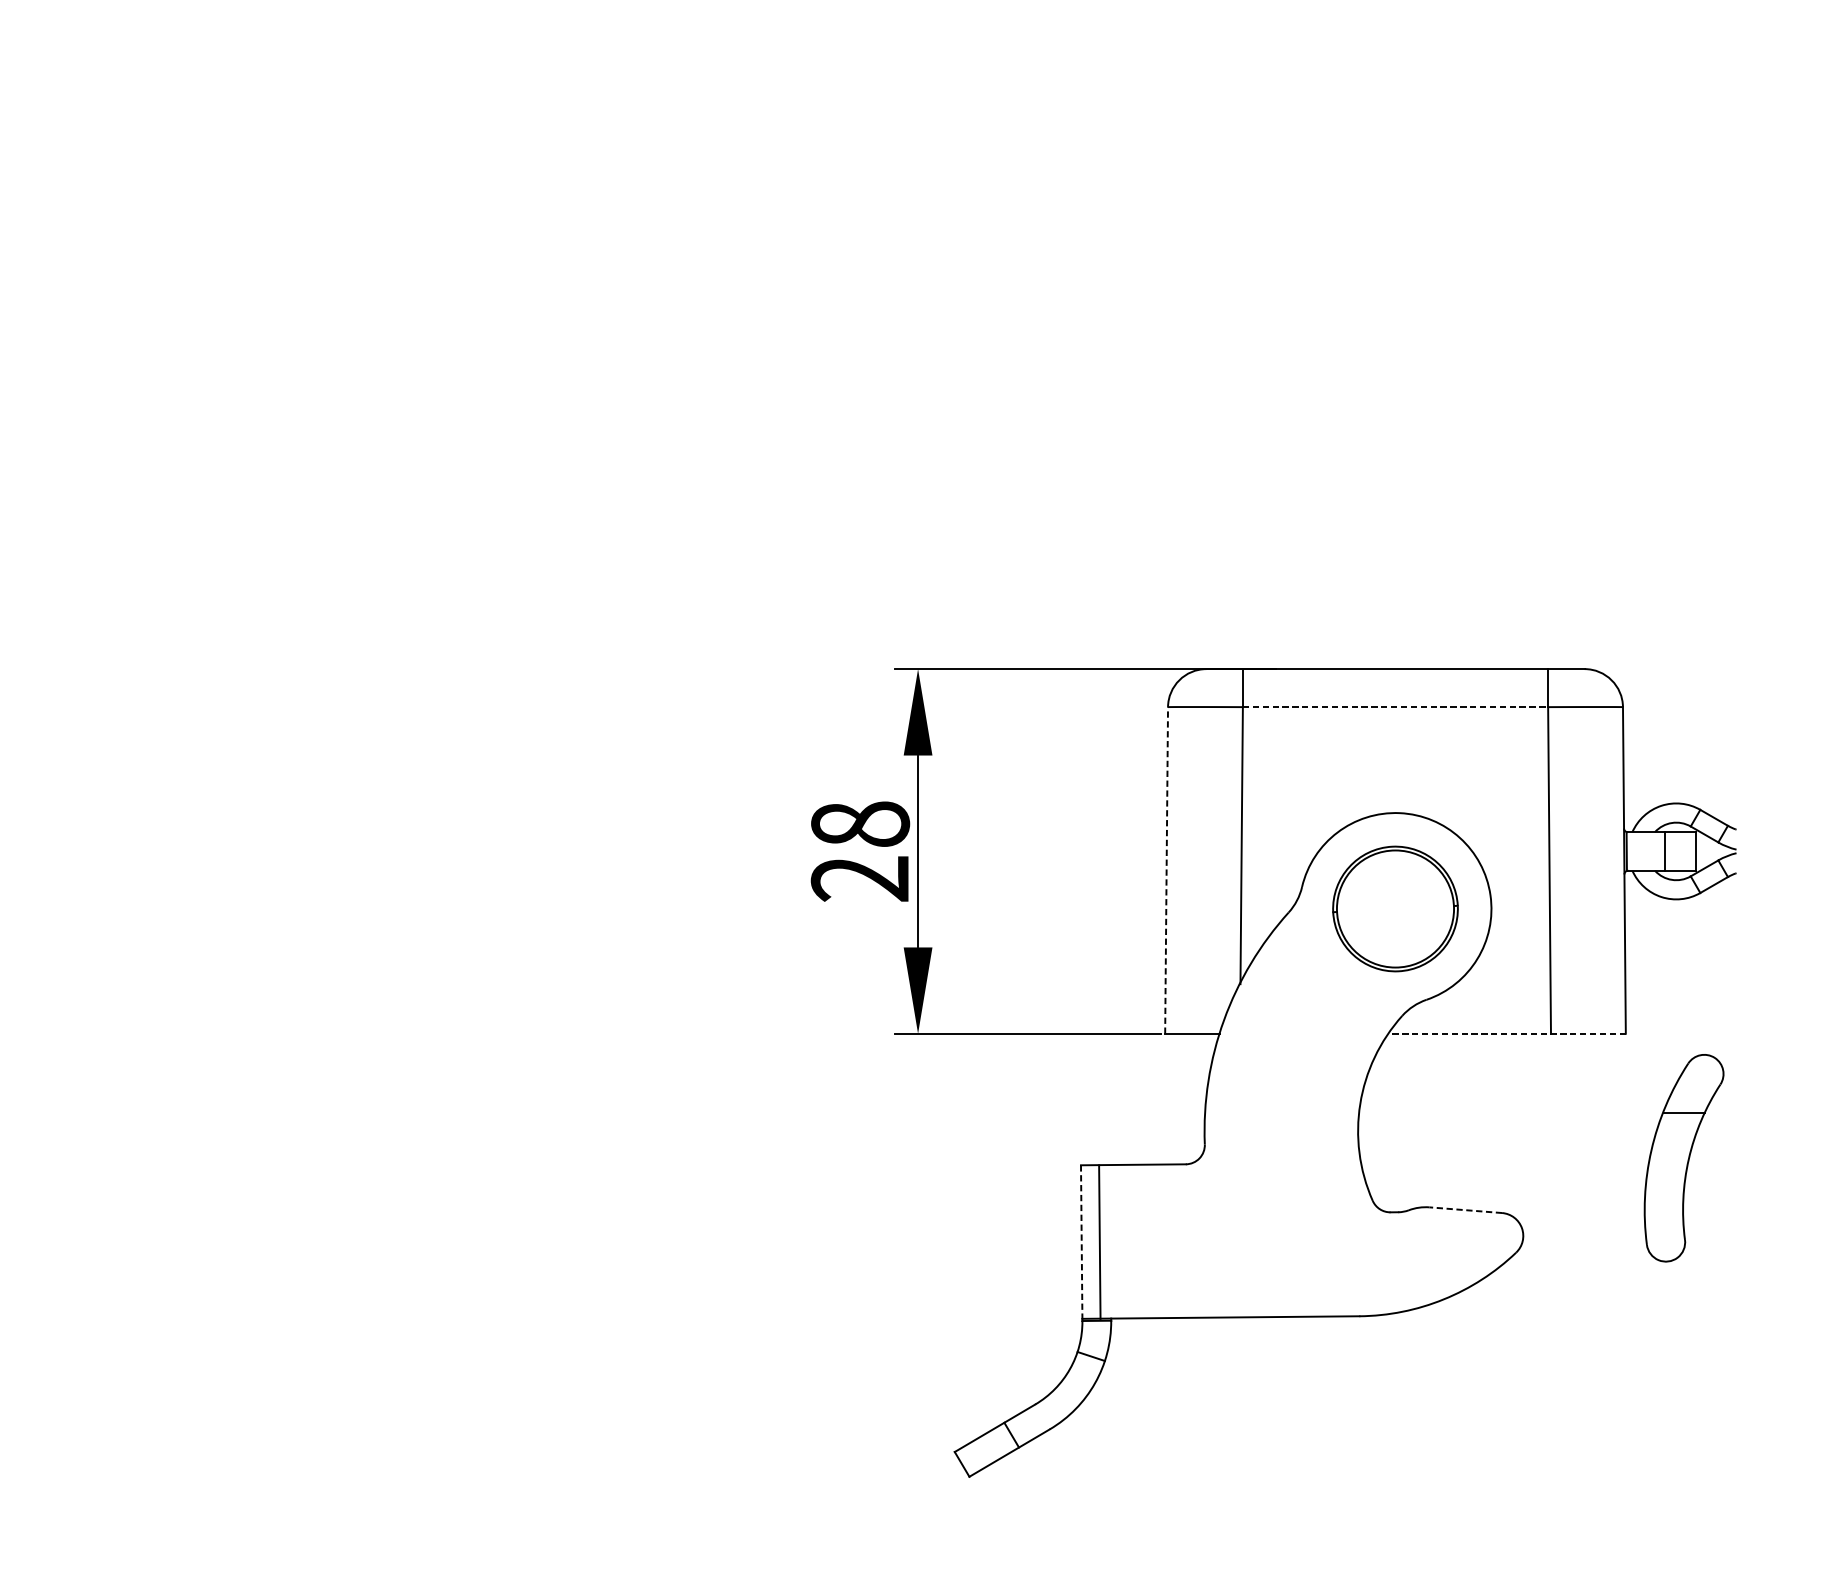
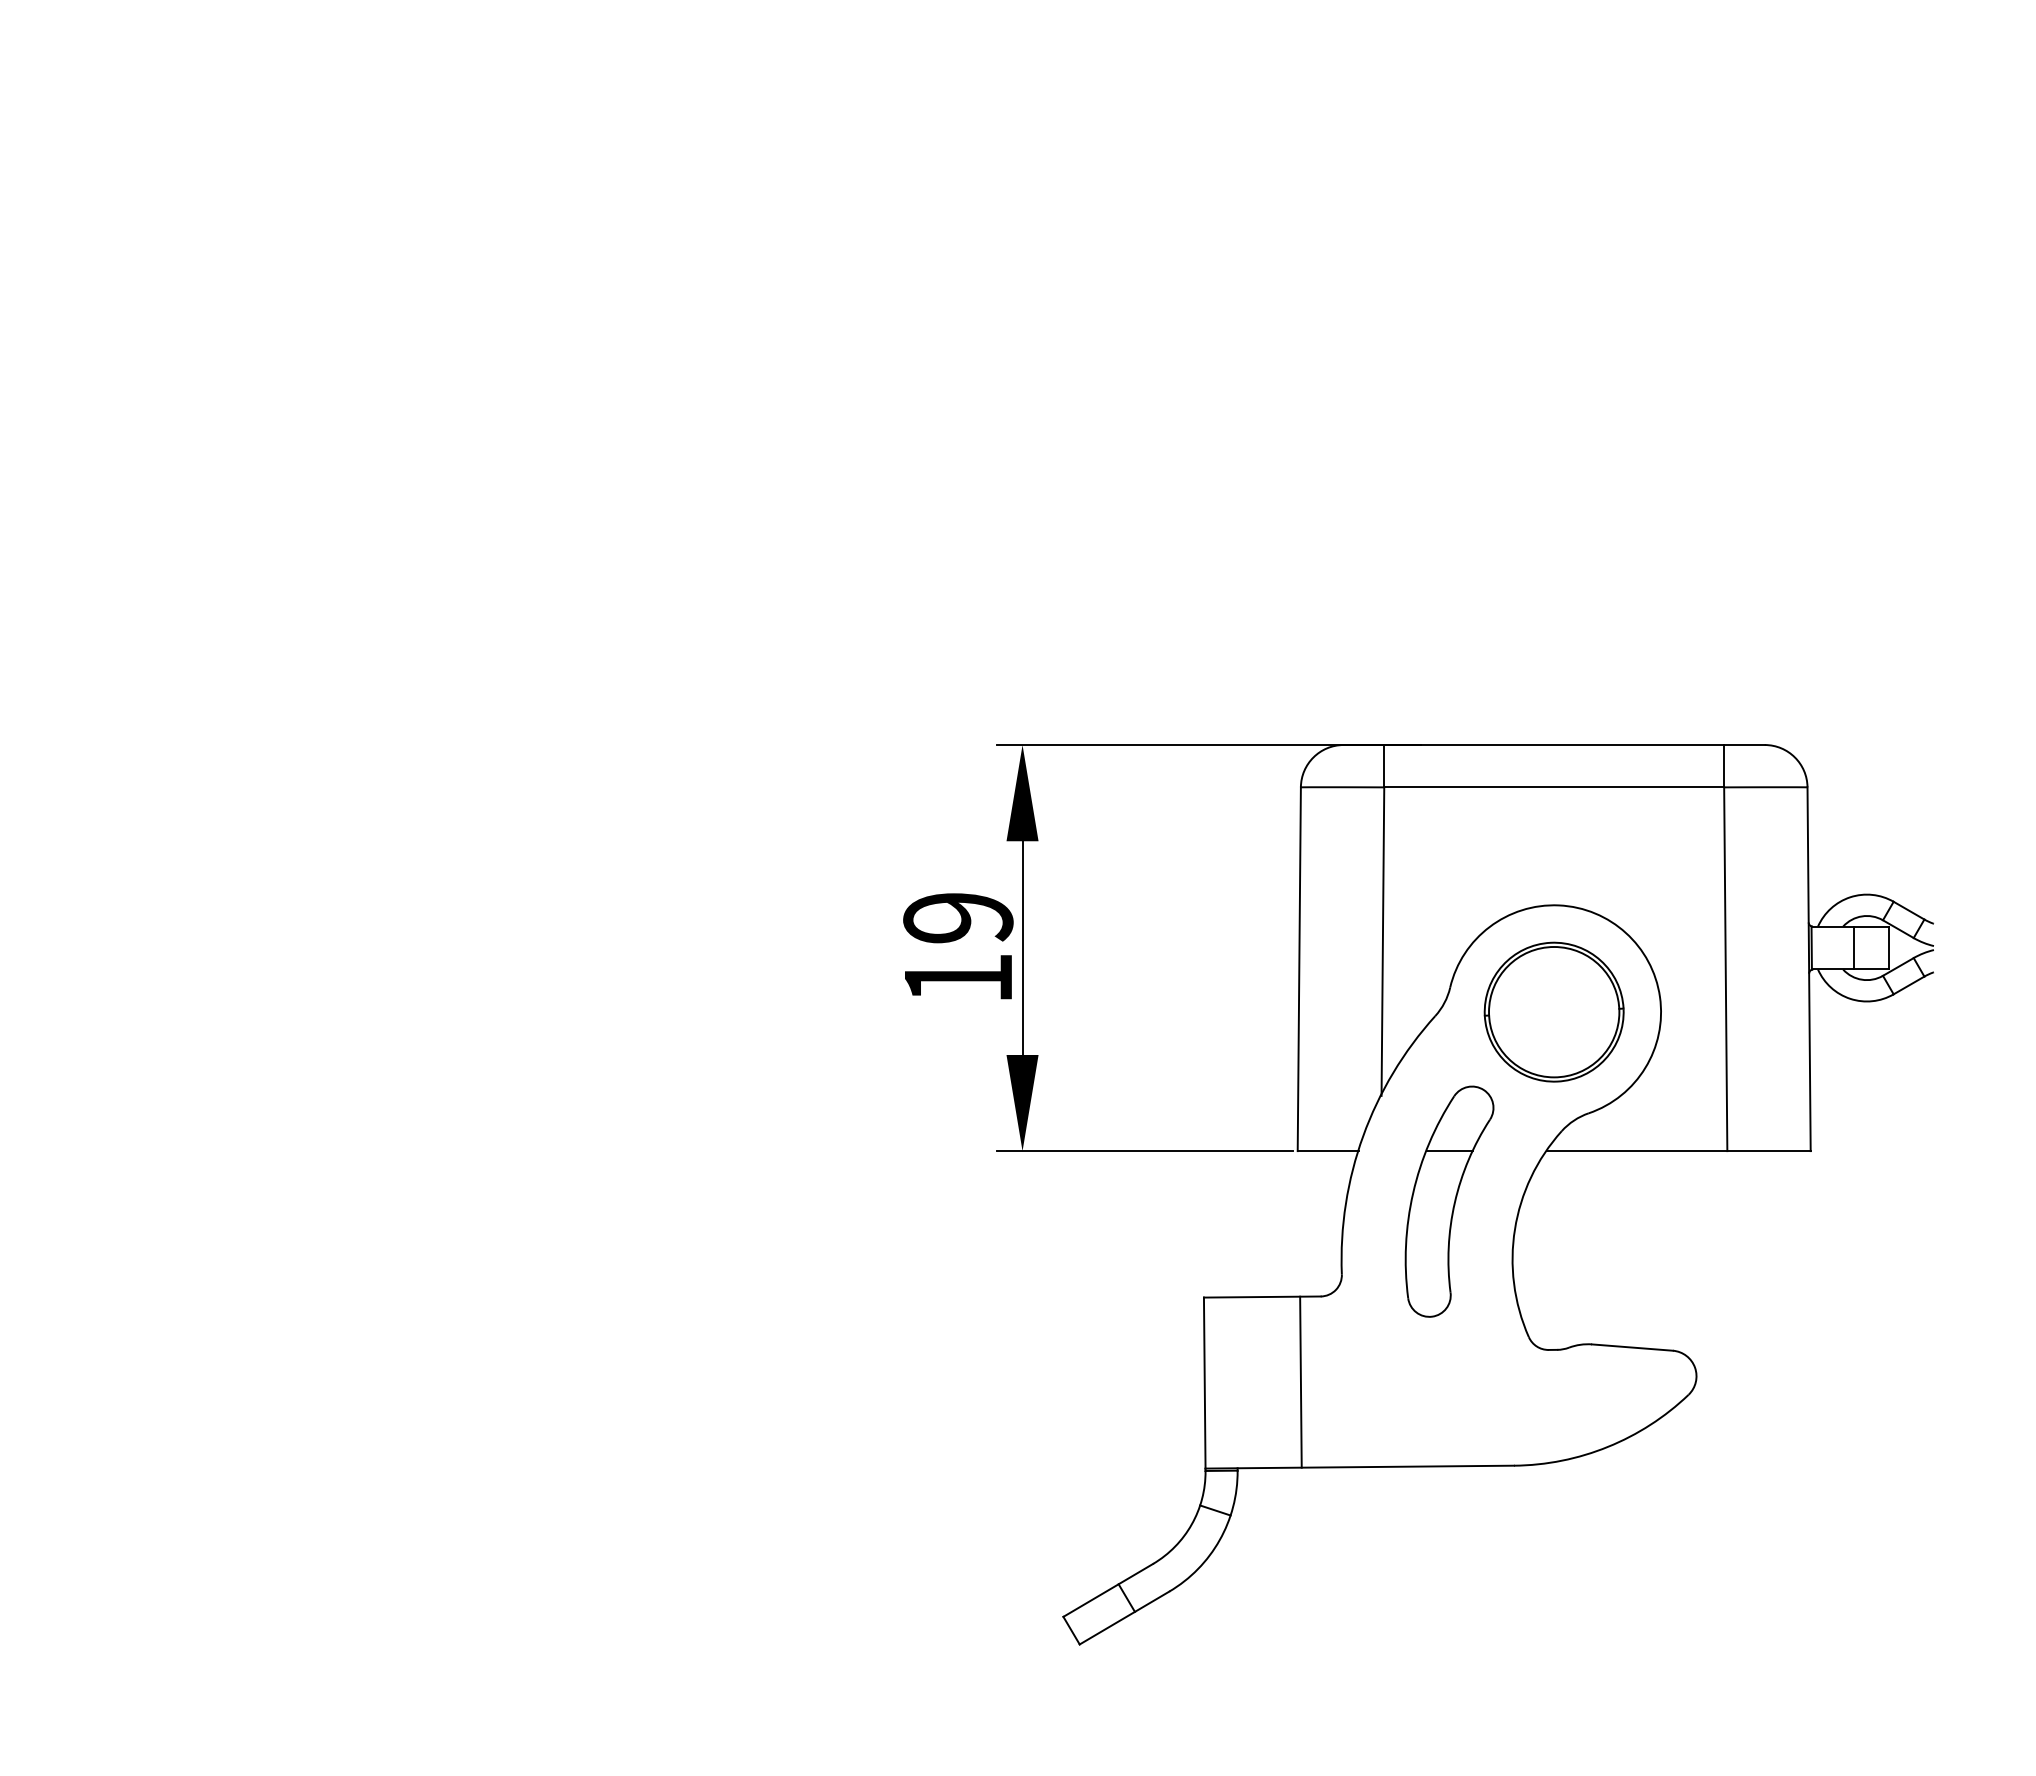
line: (1395, 707) -> (1554, 787), dashed -> solid
text: (860, 851) -> (958, 948), 28 -> 19
line: (1166, 870) -> (1299, 969), dashed -> solid
line: (1507, 1034) -> (1678, 1151), dashed -> solid
part: (1684, 1158) -> (1449, 1201), moved
line: (1465, 1210) -> (1632, 1347), dashed -> solid
line: (1099, 1241) -> (1300, 1381), moved
line: (1081, 1242) -> (1204, 1383), dashed -> solid

